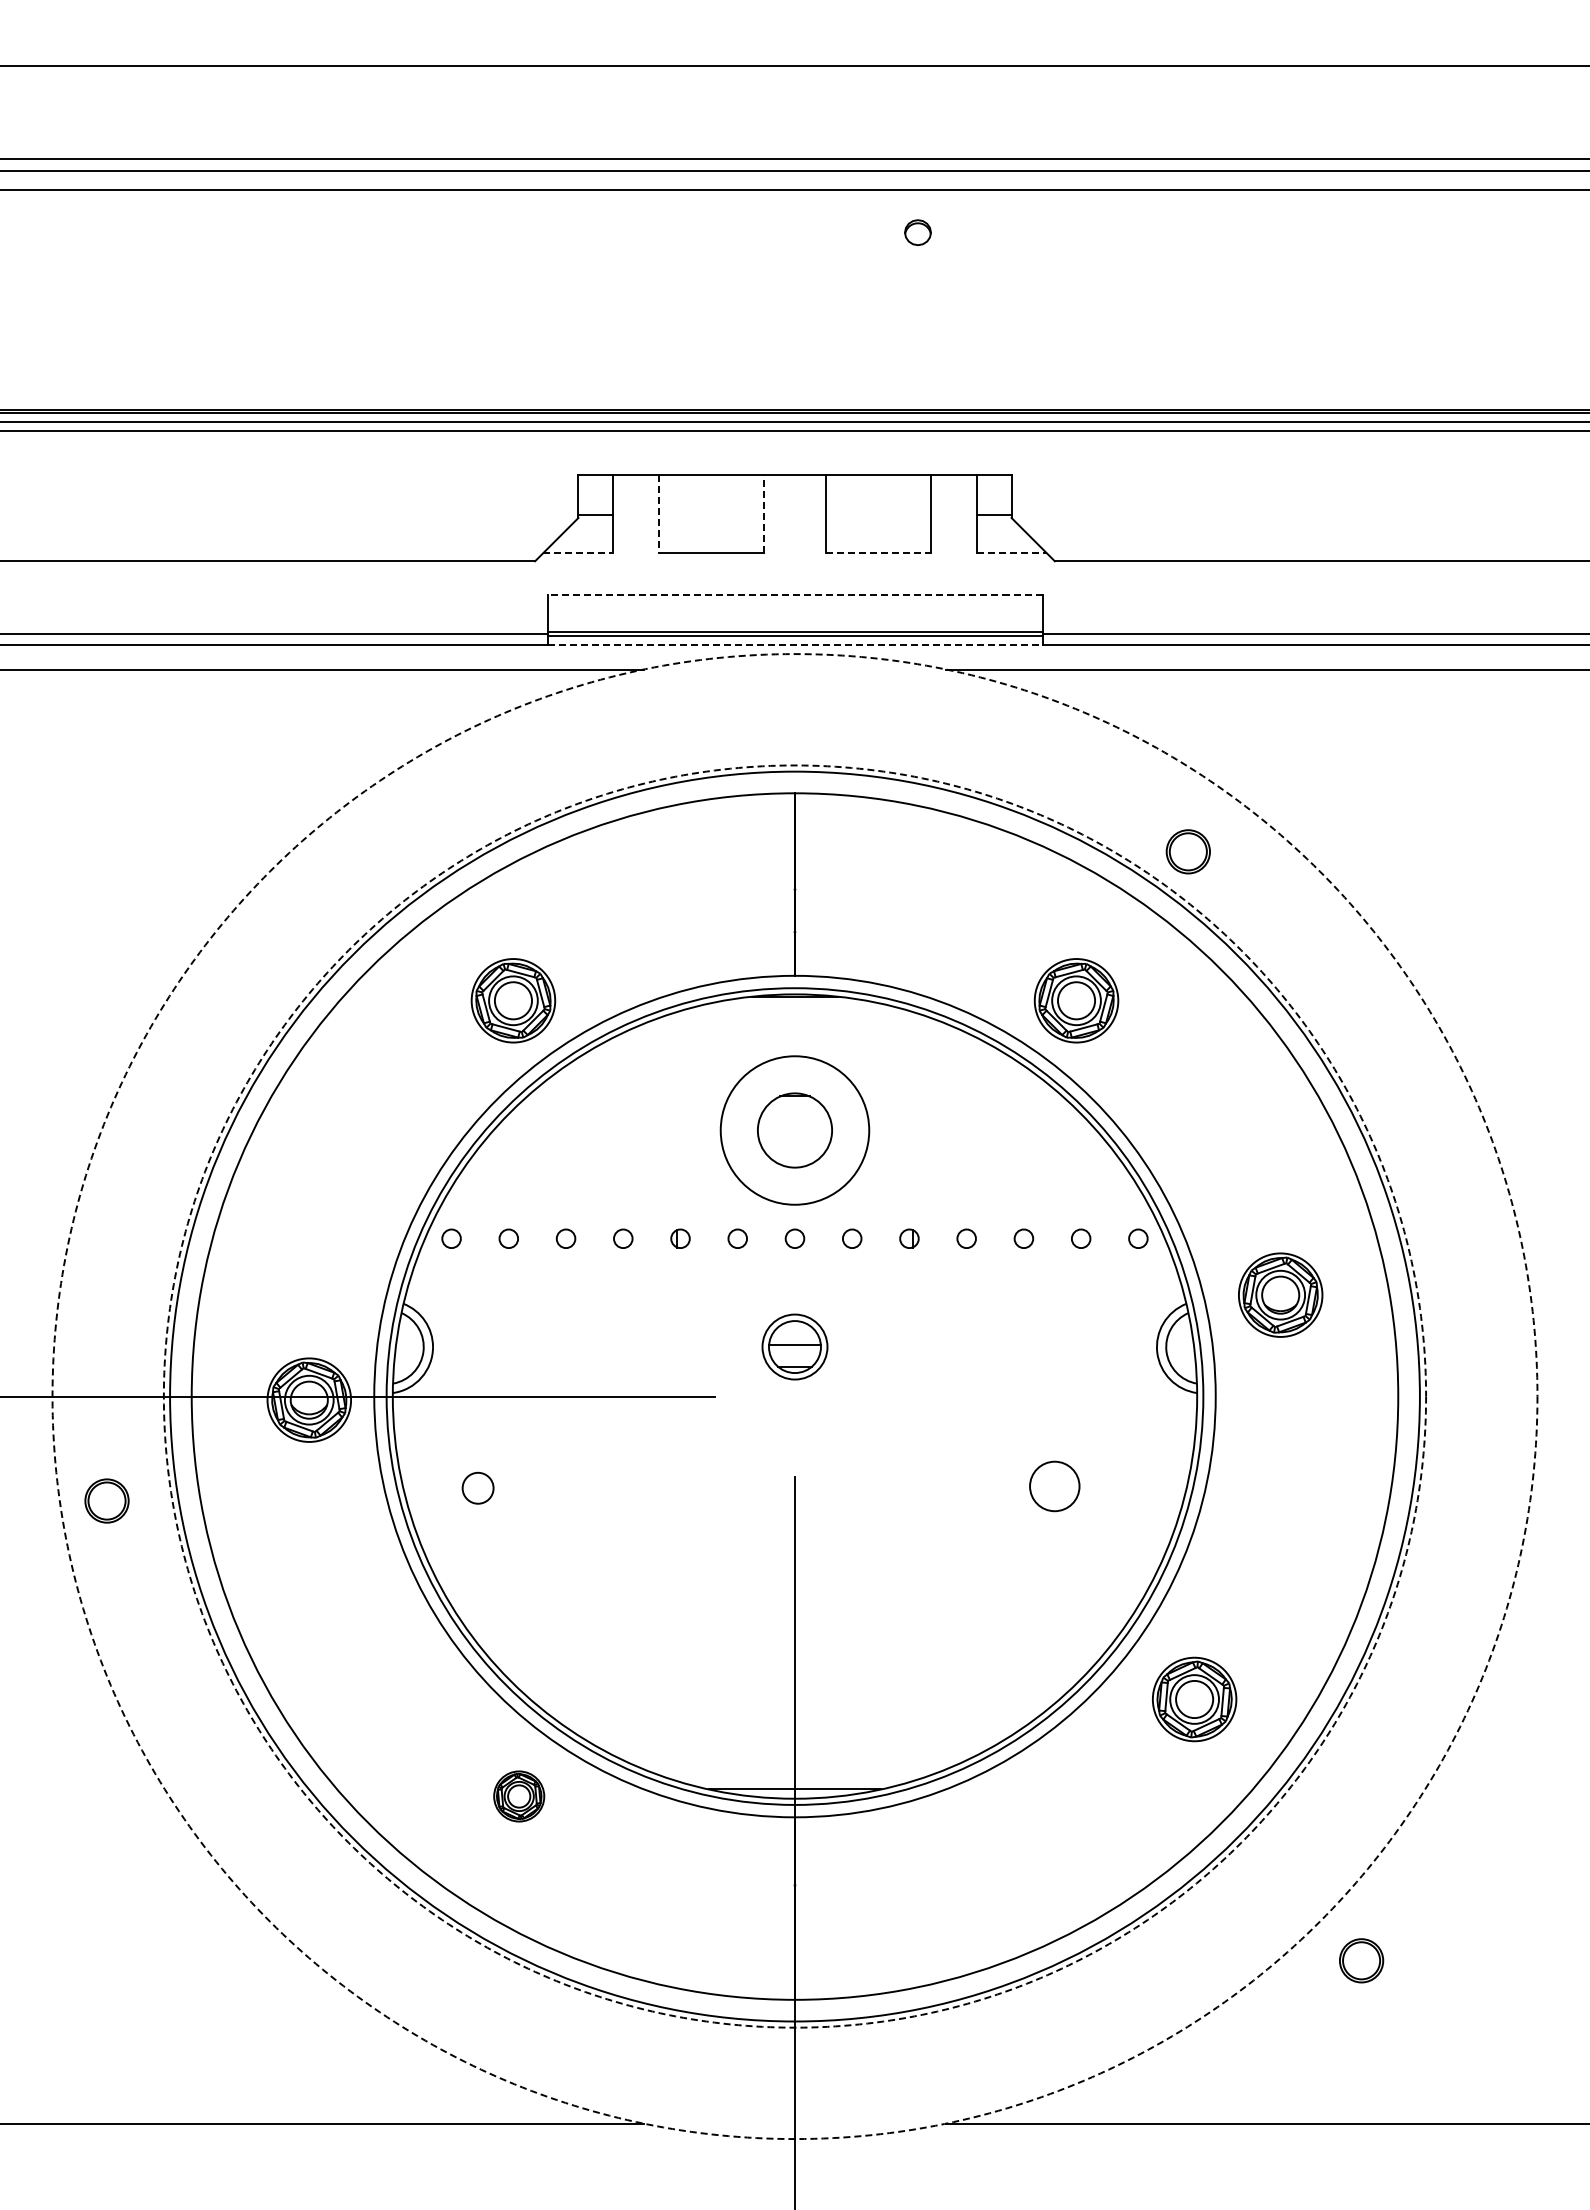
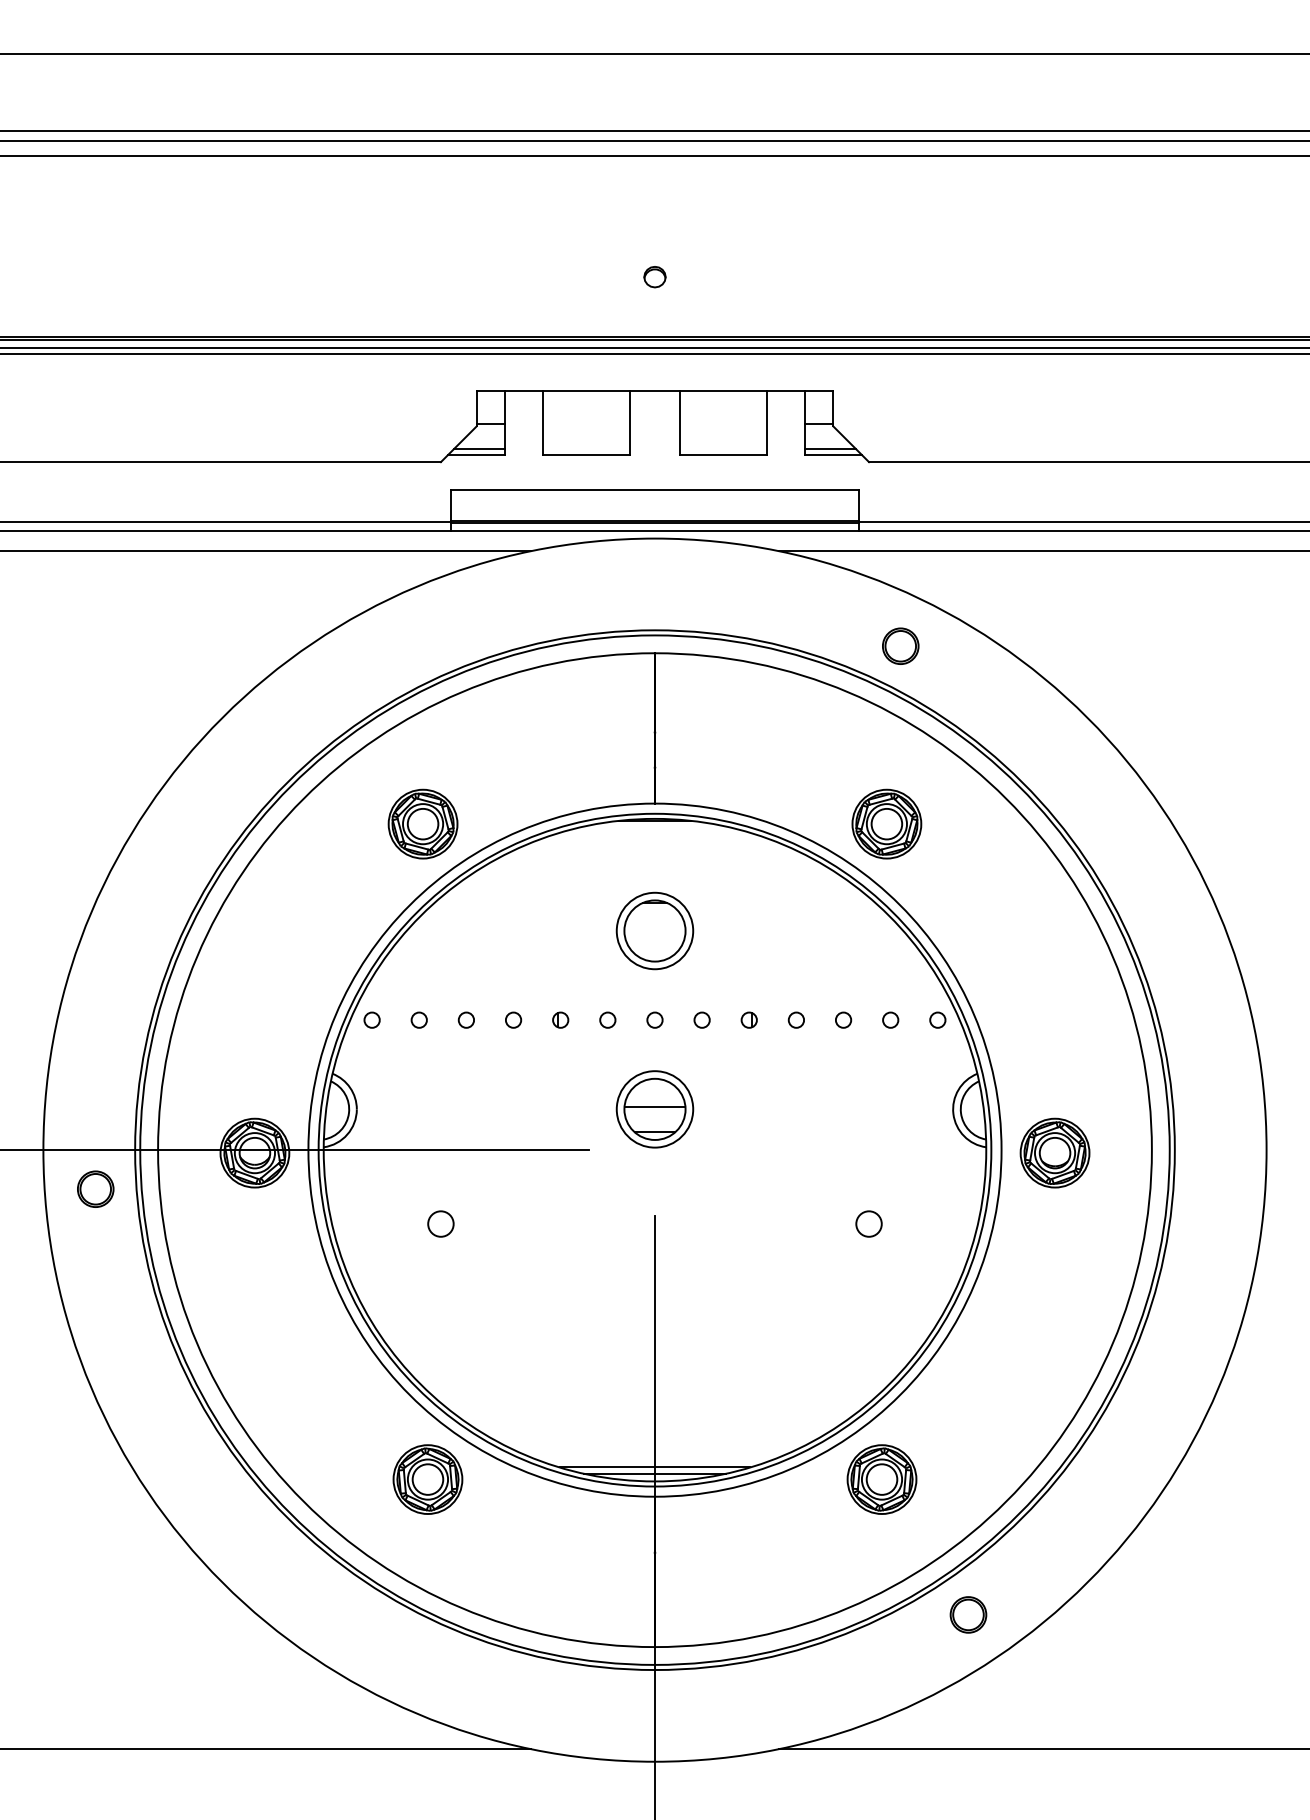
part: (917, 232) -> (654, 276), moved
line: (764, 513) -> (629, 422), dashed -> solid
line: (658, 514) -> (542, 423), dashed -> solid
line: (581, 545) -> (479, 449), added
line: (1008, 545) -> (830, 449), added
line: (578, 552) -> (476, 454), dashed -> solid
line: (878, 552) -> (723, 454), dashed -> solid
line: (1011, 552) -> (833, 454), dashed -> solid
line: (794, 595) -> (654, 490), dashed -> solid
line: (795, 644) -> (655, 530), dashed -> solid
part: (1187, 851) -> (900, 646), moved
circle: (794, 1130) -> (654, 931), size x0.62
part: (1280, 1294) -> (1054, 1152), moved
part: (794, 1346) -> (654, 1108), size x1.43
circle: (794, 1396) -> (654, 1150), dashed -> solid
circle: (794, 1396) -> (654, 1150), dashed -> solid
circle: (1054, 1485) -> (868, 1223), size x0.62
circle: (477, 1487) -> (440, 1223), moved
part: (106, 1500) -> (95, 1188), moved
part: (1194, 1699) -> (881, 1479), moved
line: (794, 1781) -> (654, 1467), added
part: (518, 1796) -> (427, 1479), size x1.67
part: (1361, 1960) -> (968, 1614), moved

